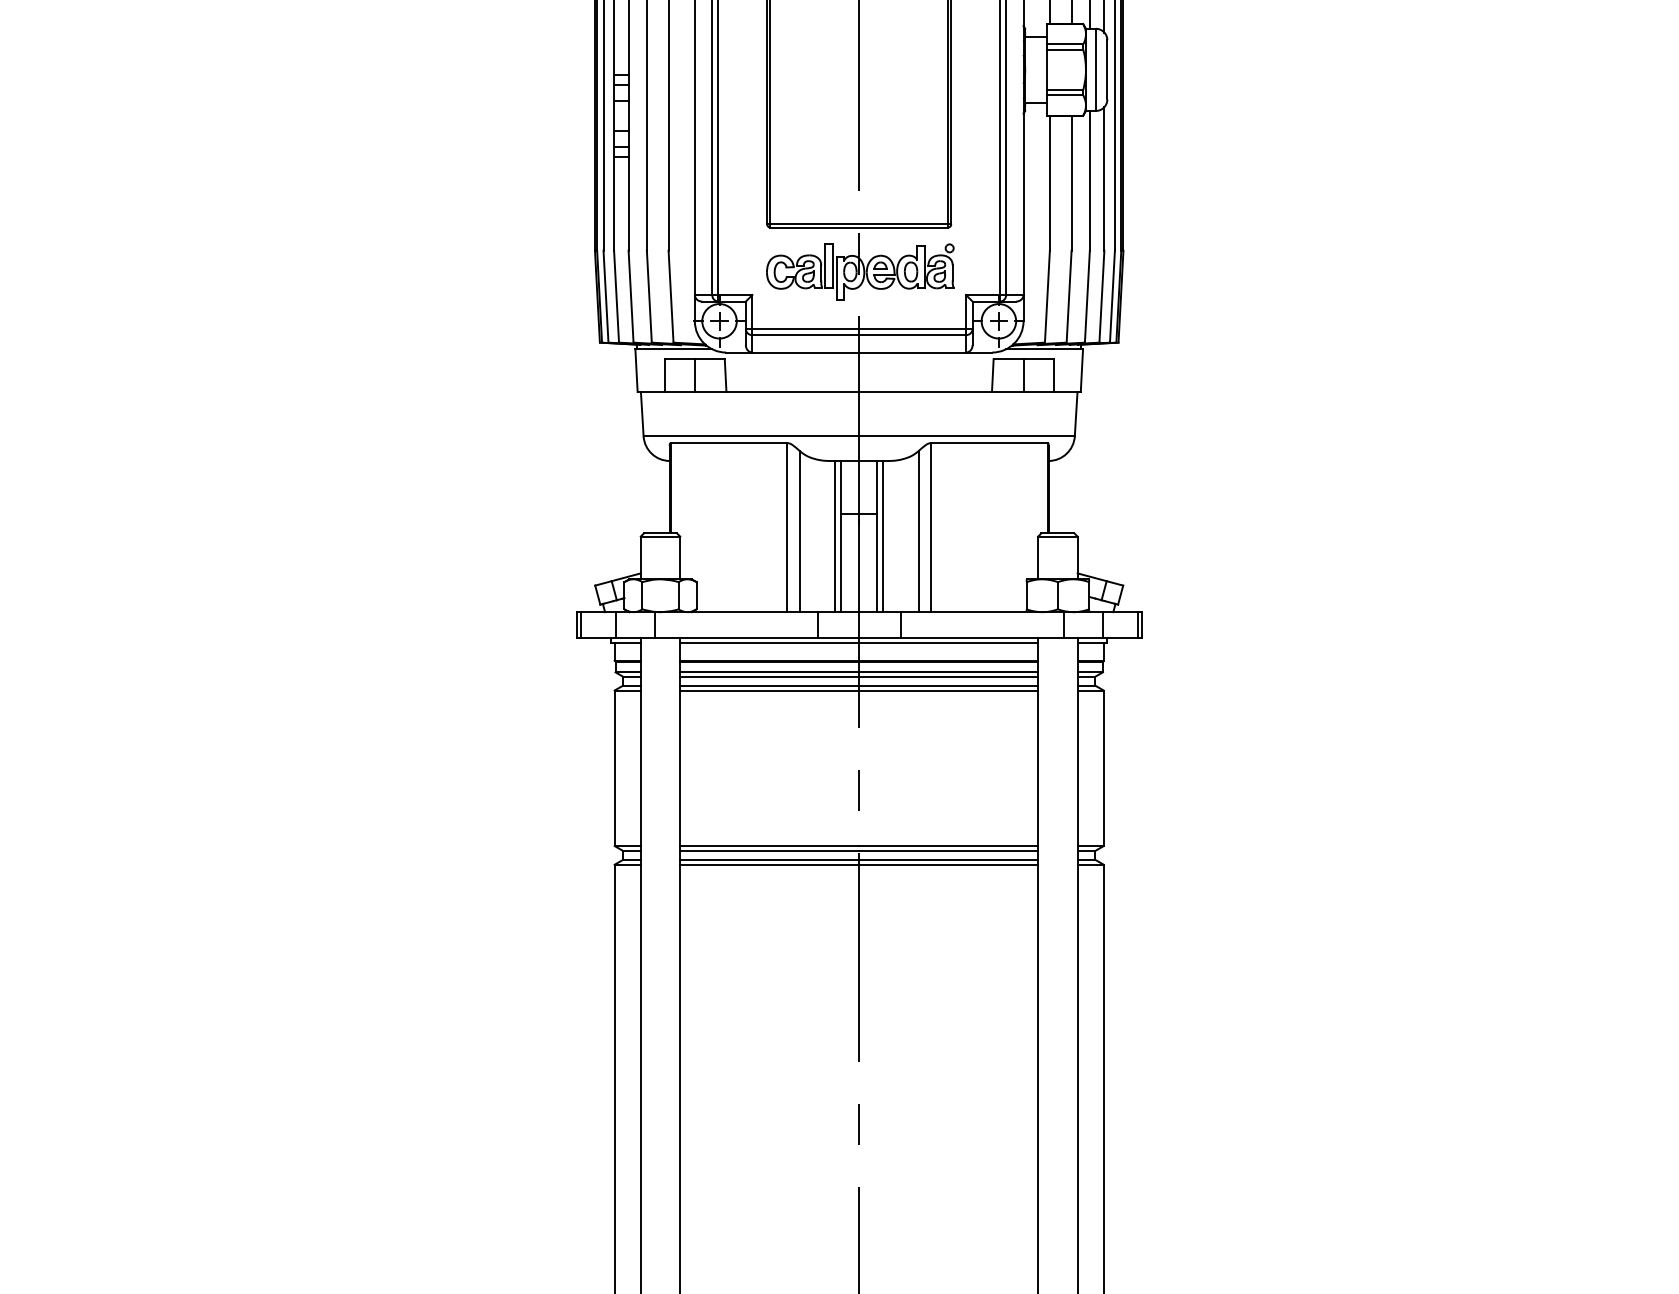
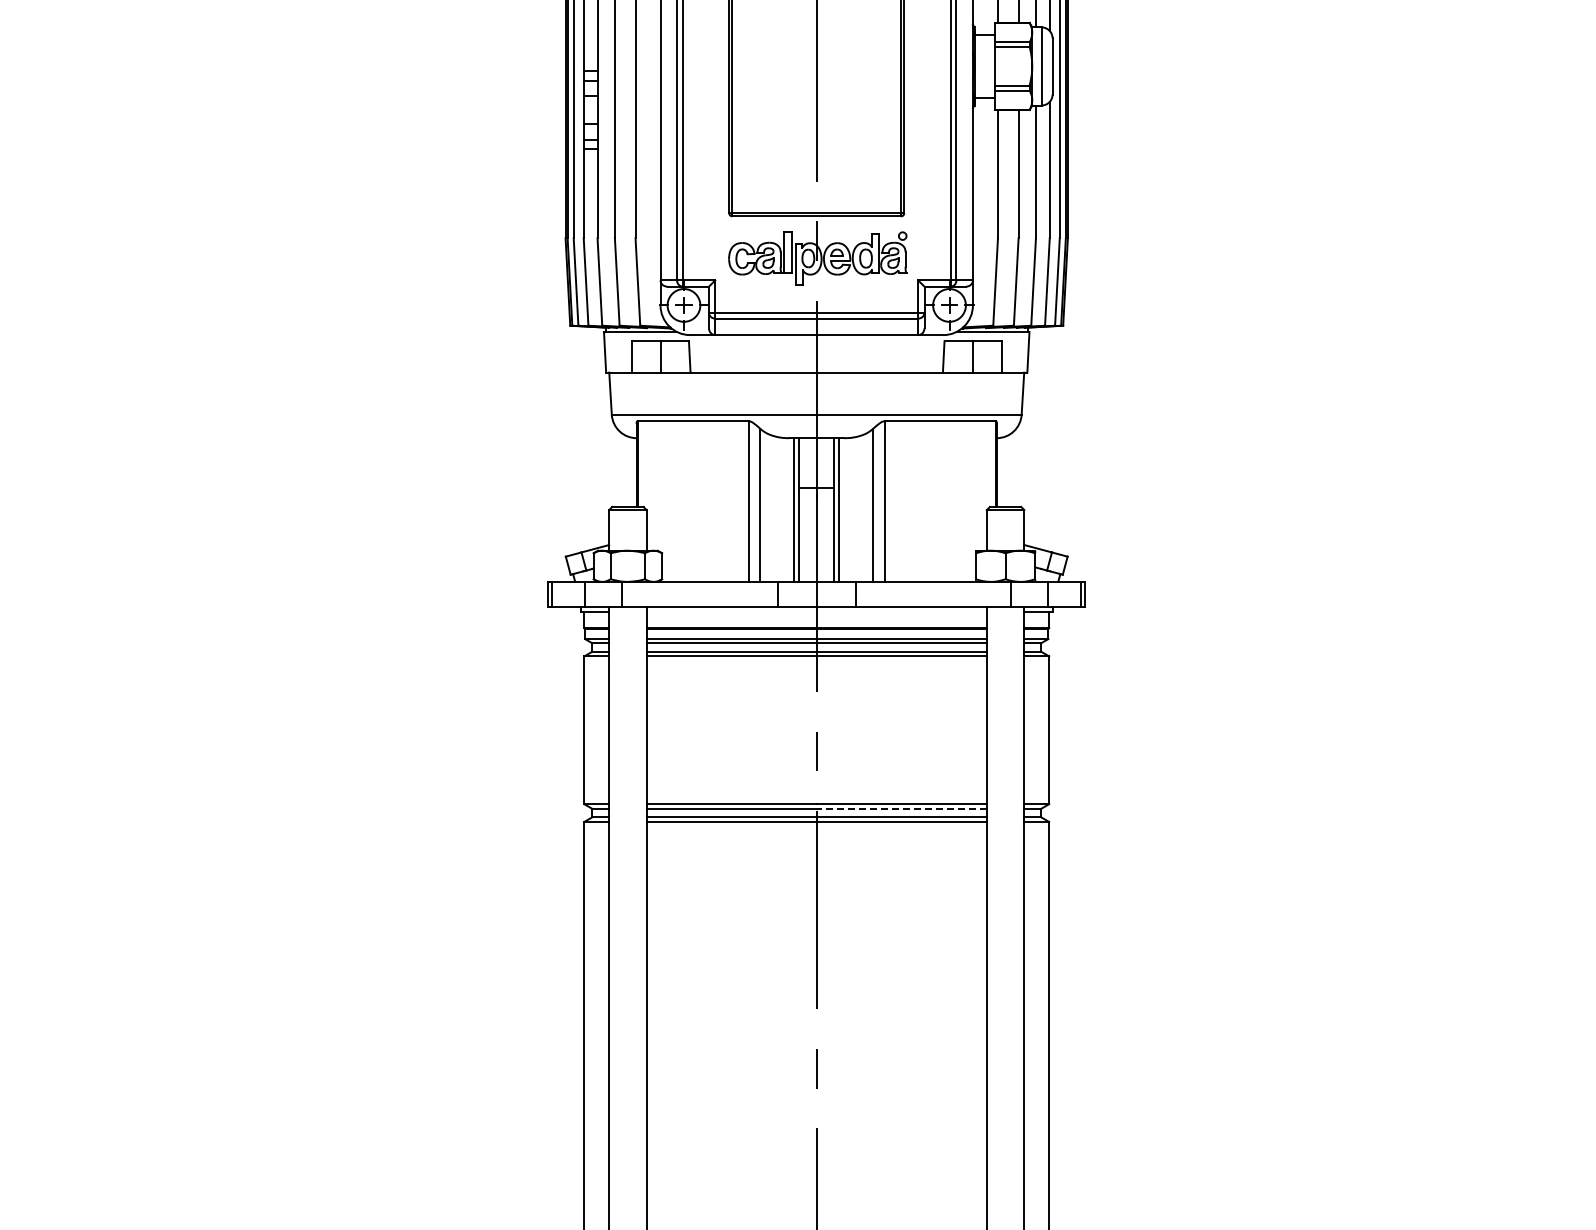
line: (858, 643) -> (816, 611), removed
line: (948, 850) -> (901, 808), solid -> dashed

